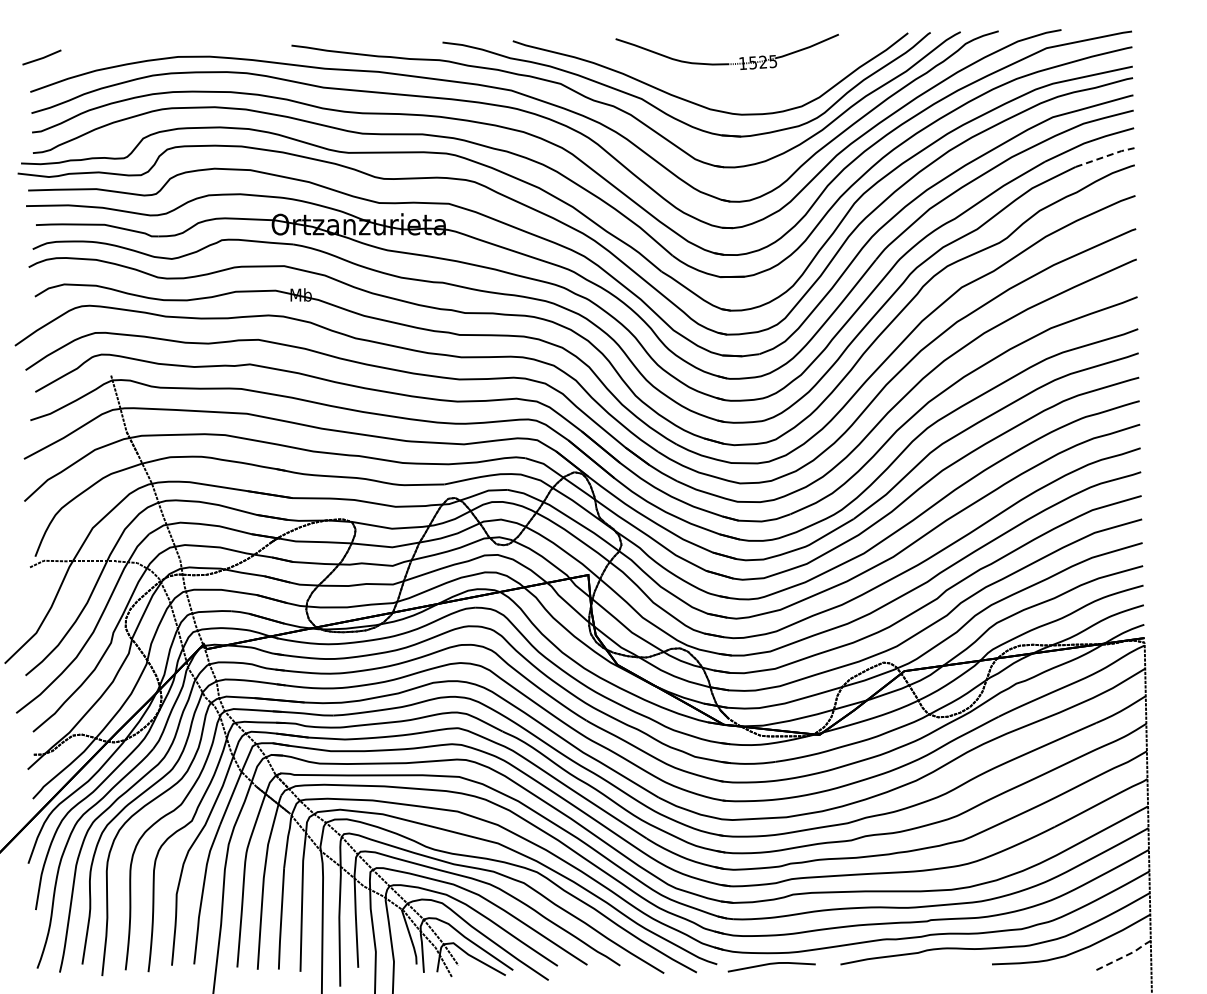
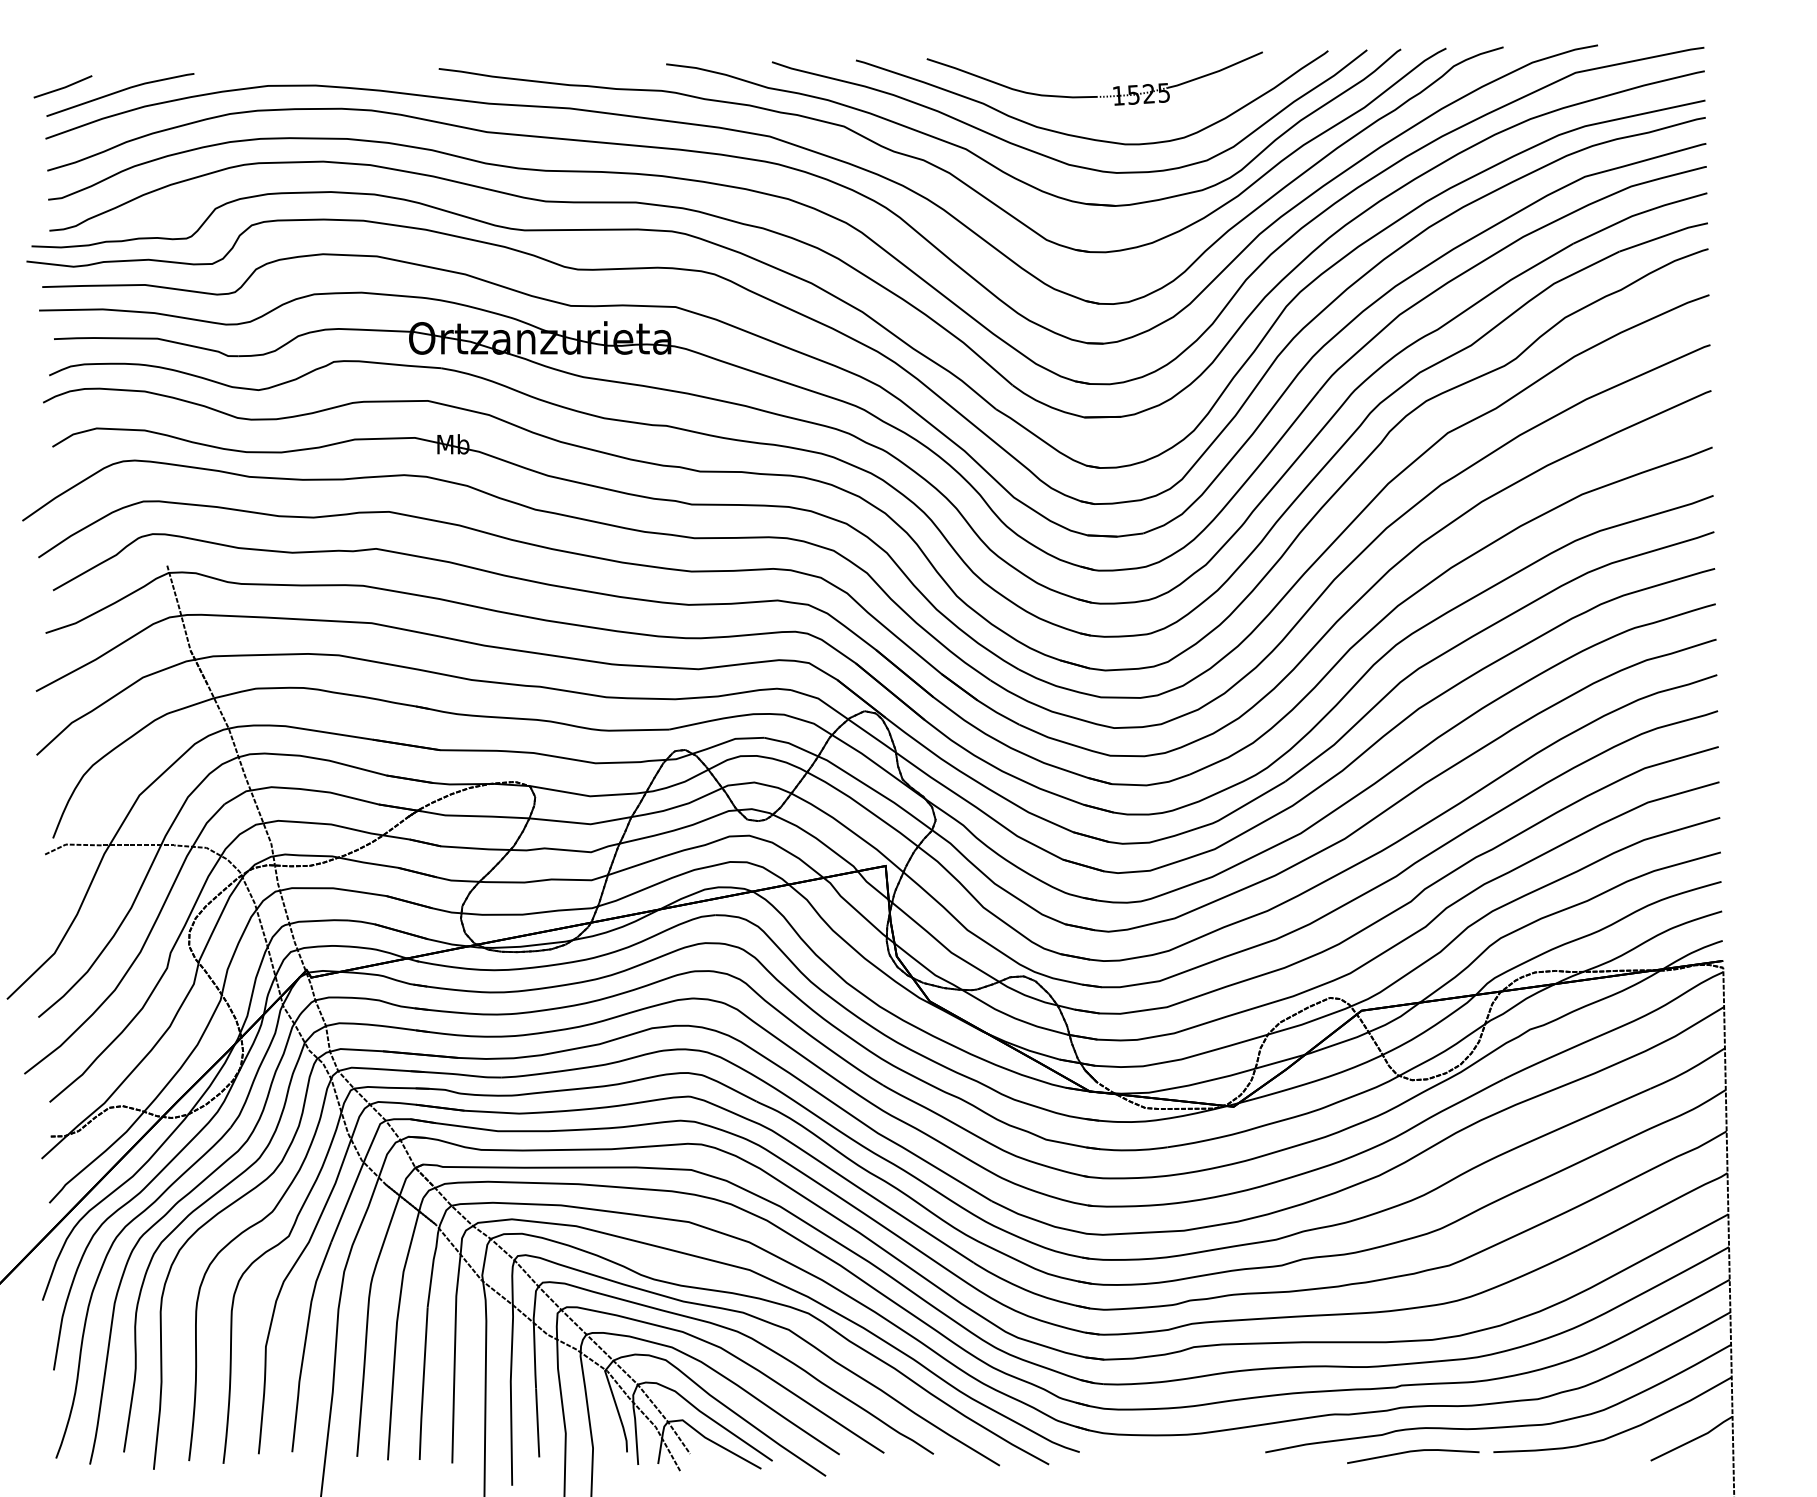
line: (79, 61) -> (119, 92), added
curve: (721, 90) -> (1086, 136), added
line: (1105, 156) -> (1664, 235), dashed -> solid
line: (1125, 955) -> (1694, 1438), dashed -> solid
line: (771, 964) -> (1412, 1452), moved

